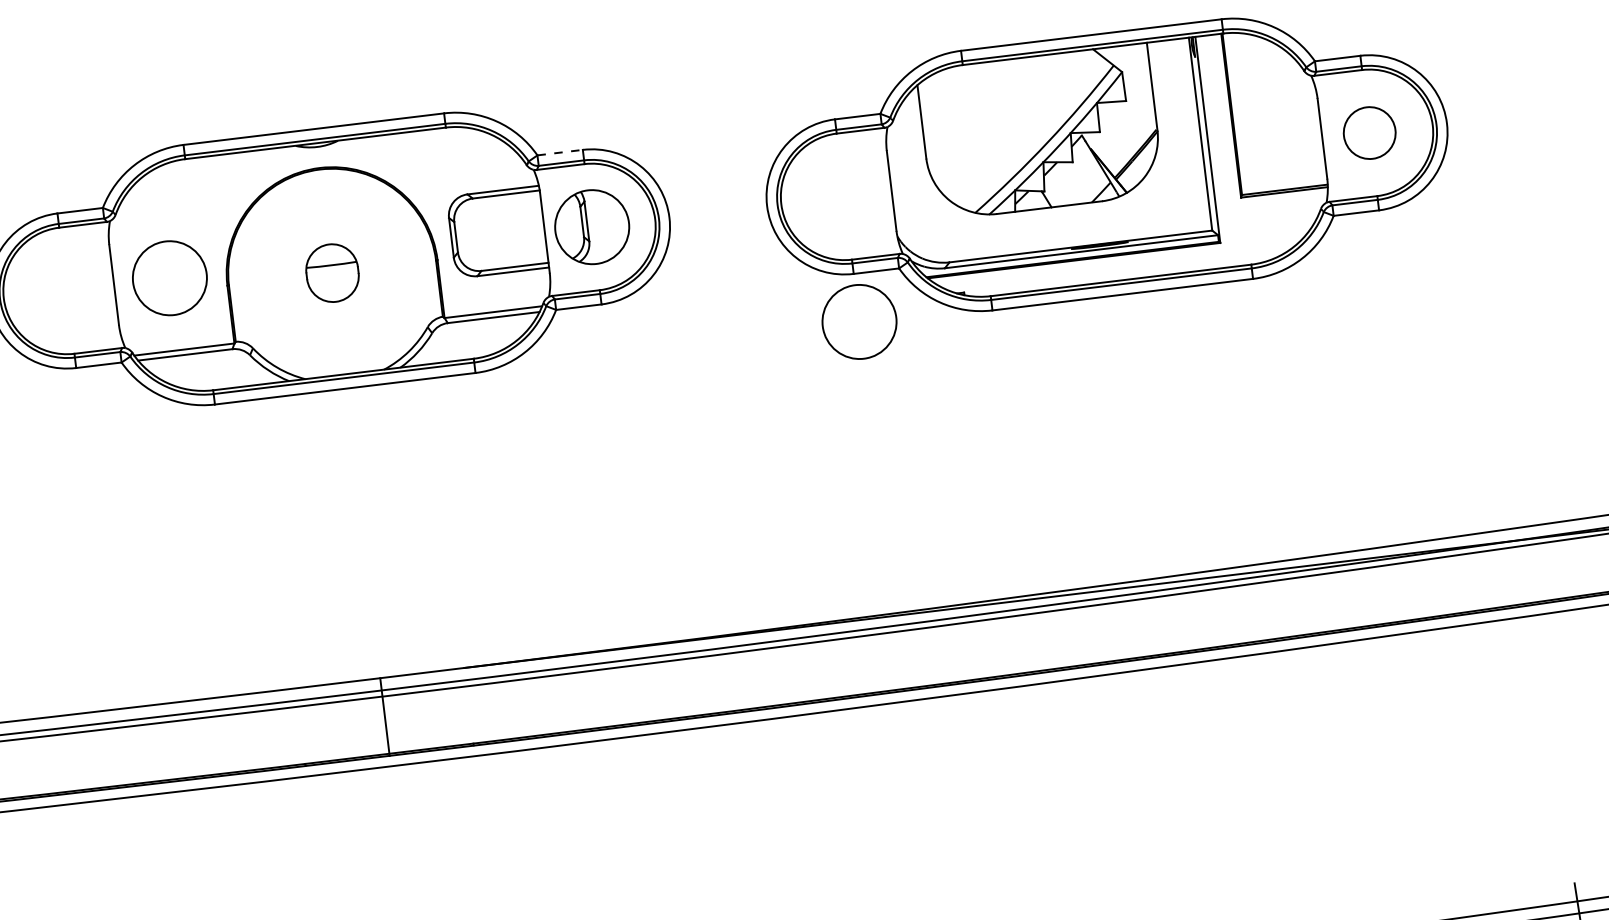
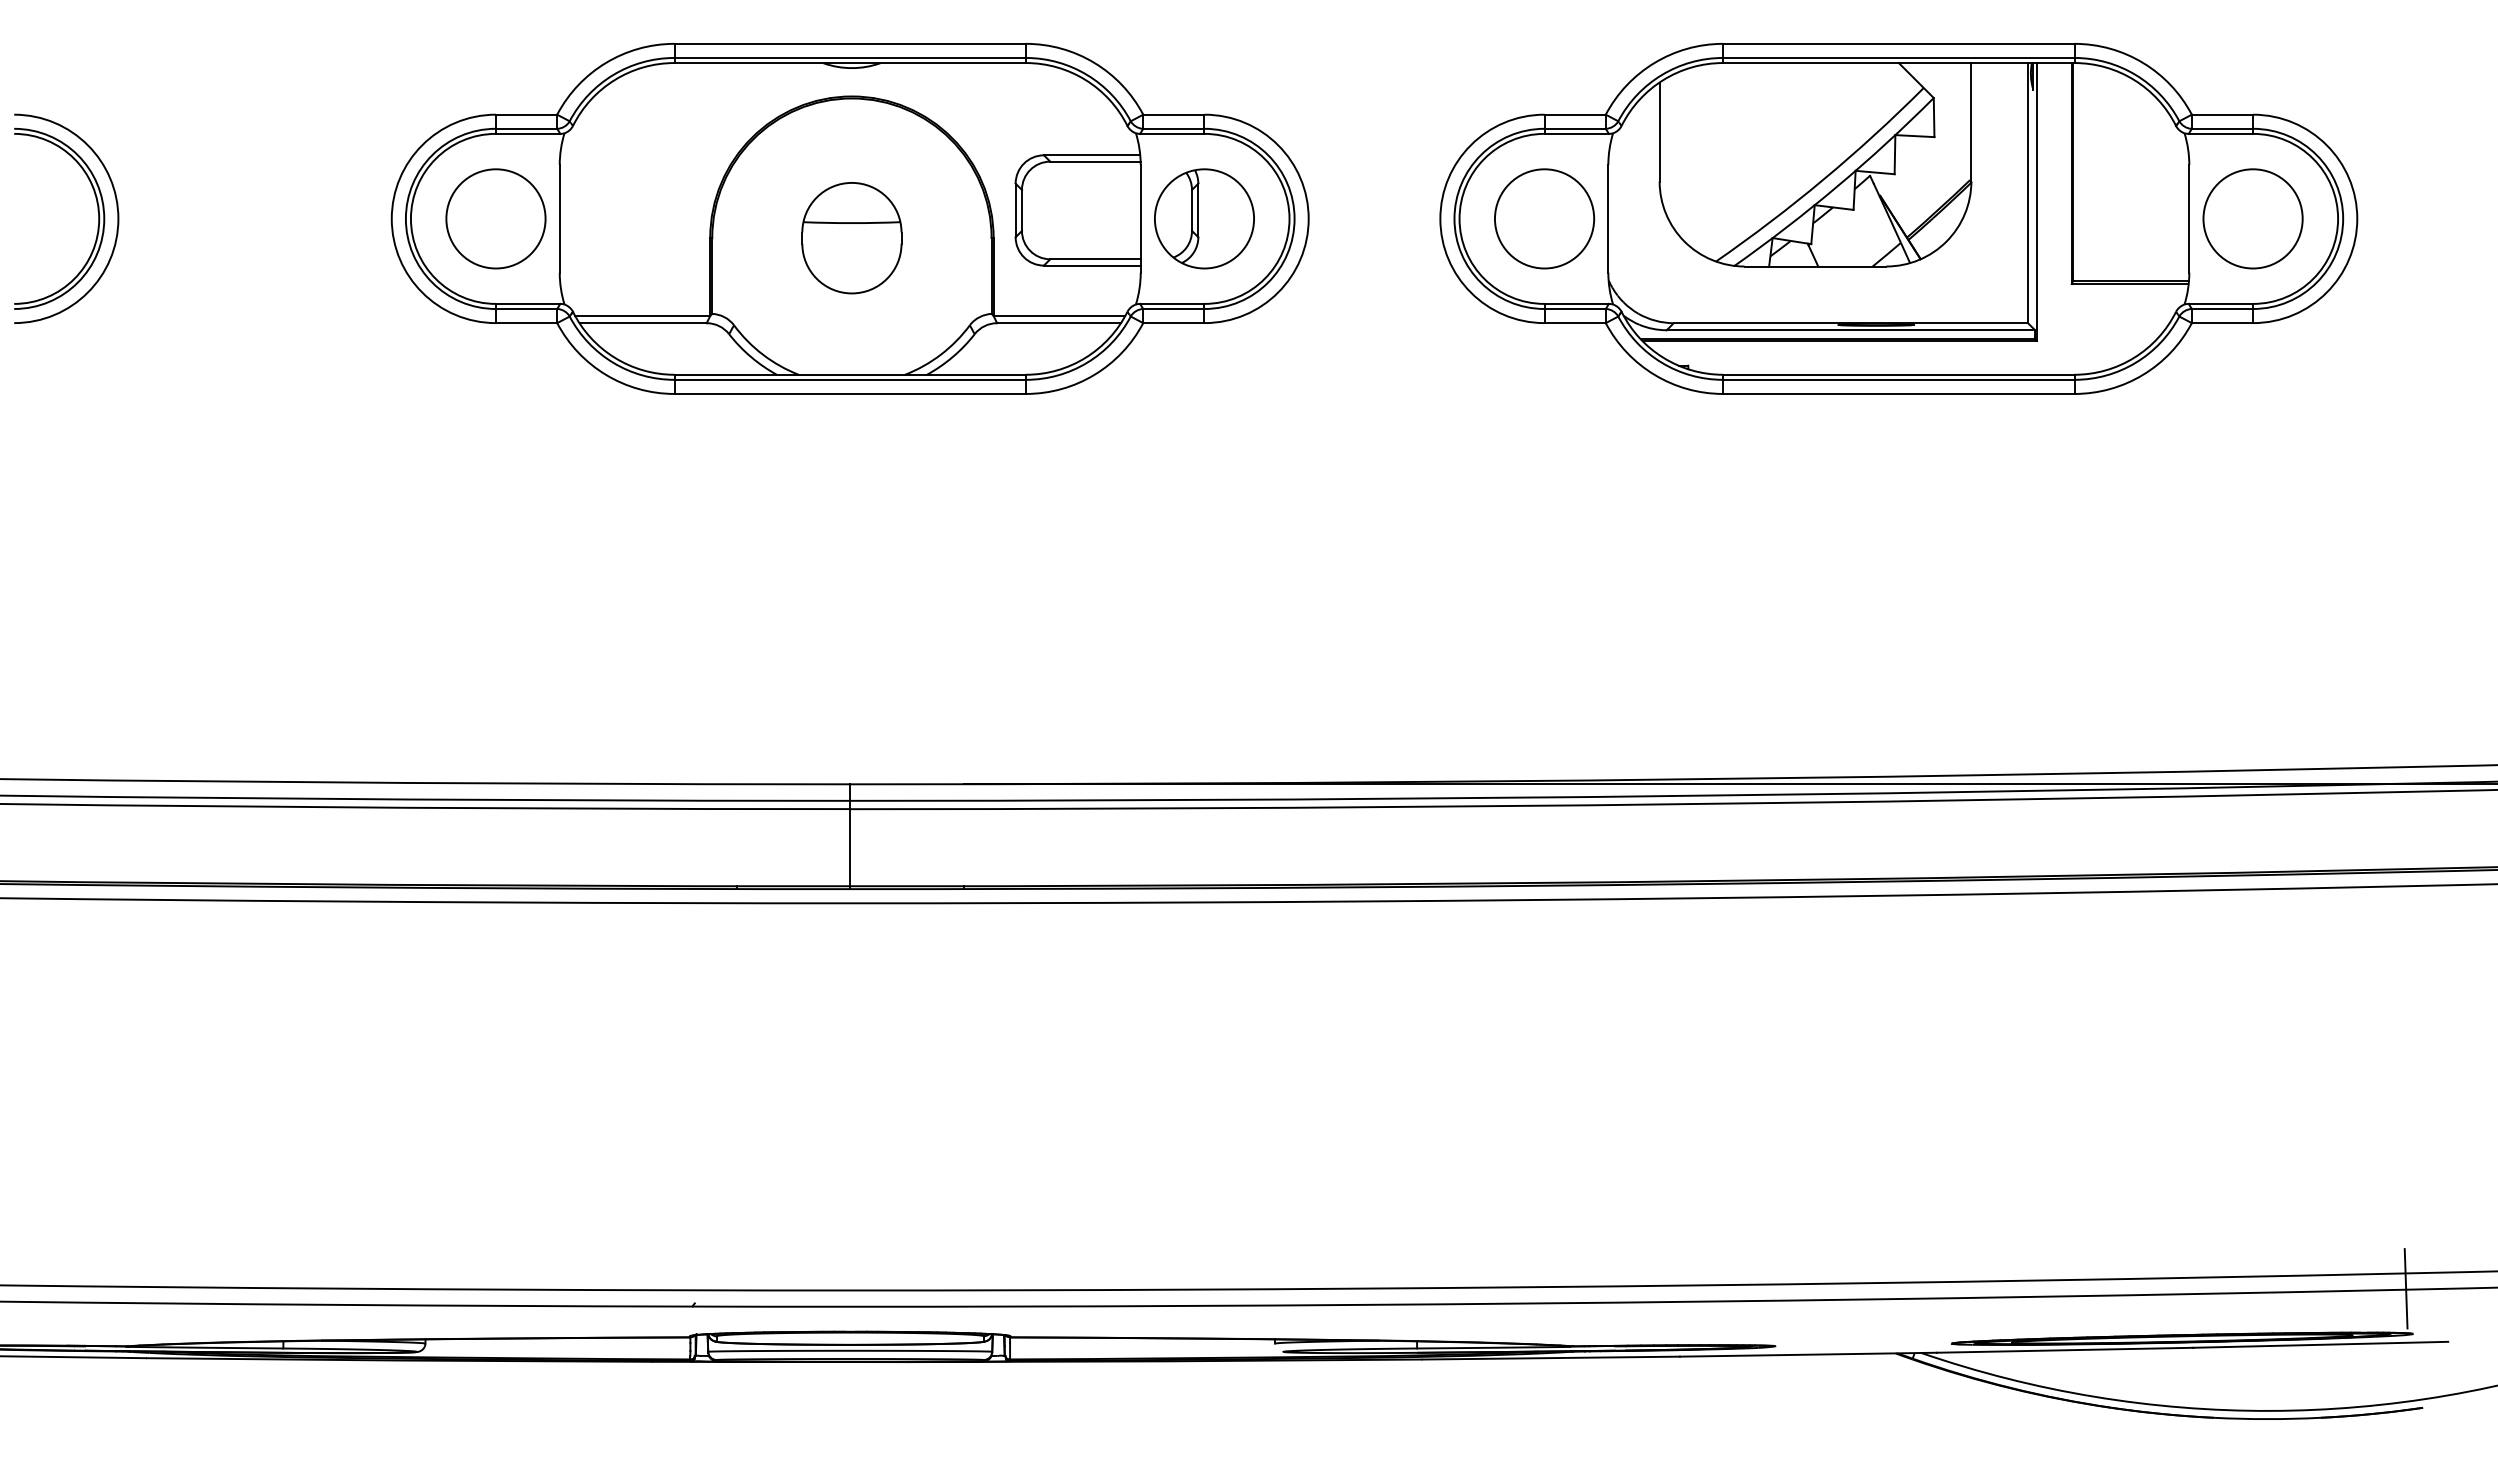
circle: (1369, 132) -> (2252, 218), size x1.43
line: (559, 152) -> (1173, 114), dashed -> solid
part: (332, 273) -> (851, 238), size x1.43
circle: (169, 278) -> (495, 218), moved
circle: (859, 321) -> (1544, 218), moved

